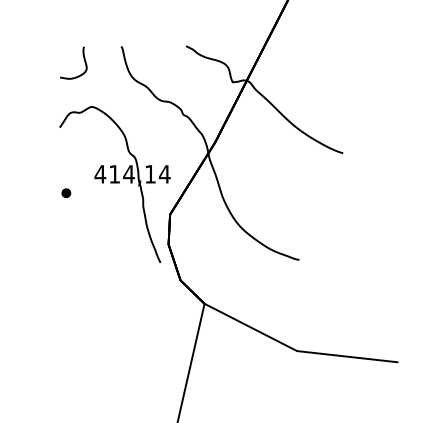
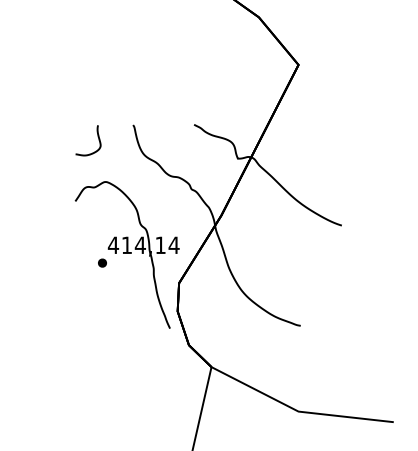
part: (66, 192) -> (102, 262), moved

